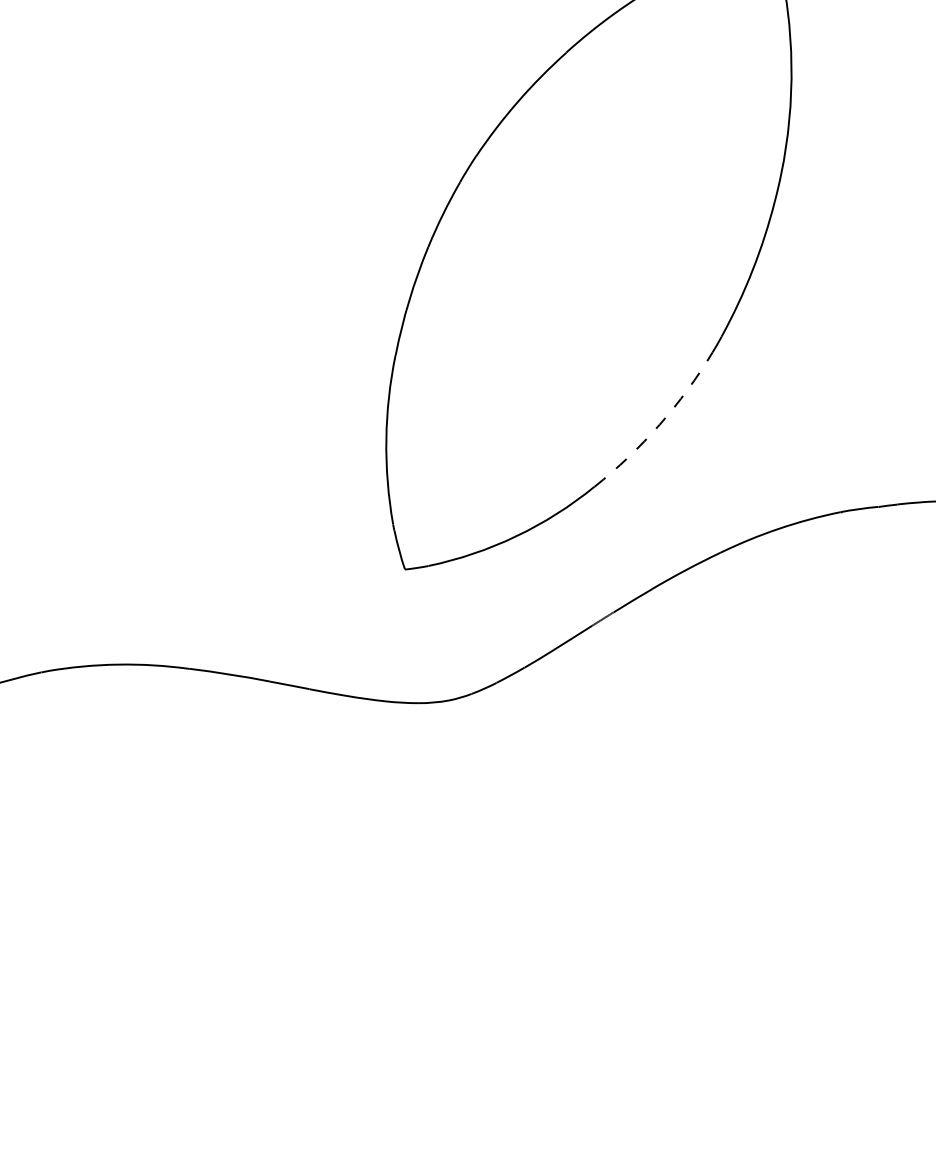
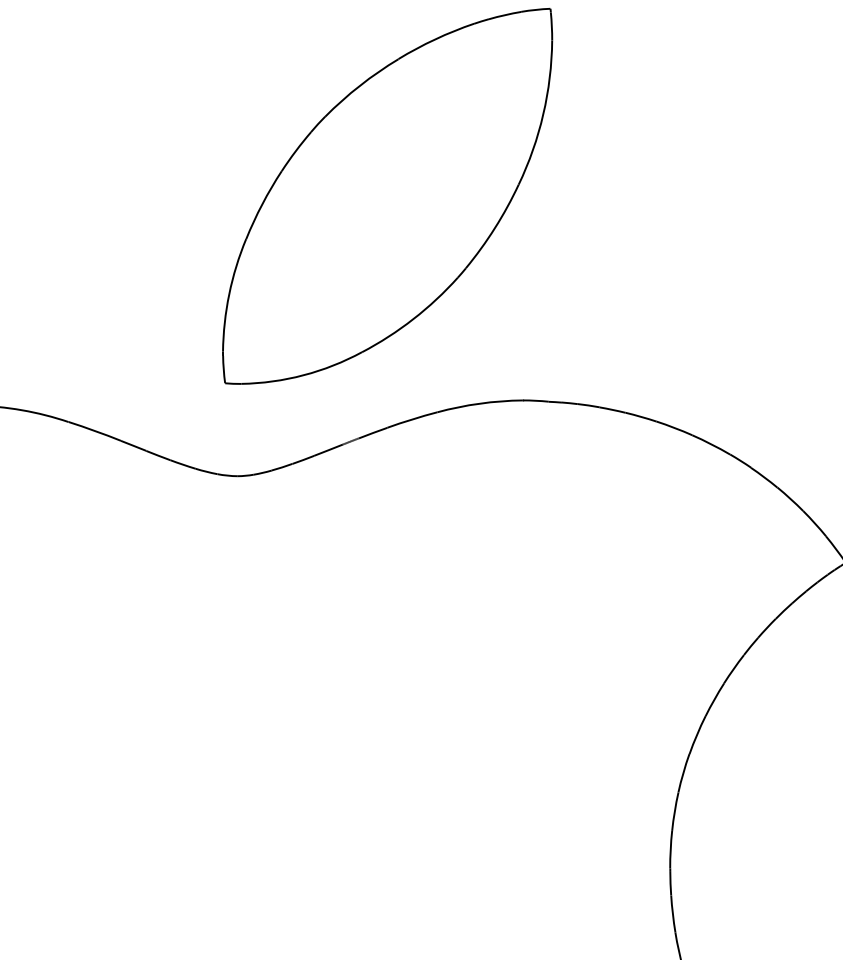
arc: (659, 425) -> (413, 319), dashed -> solid

